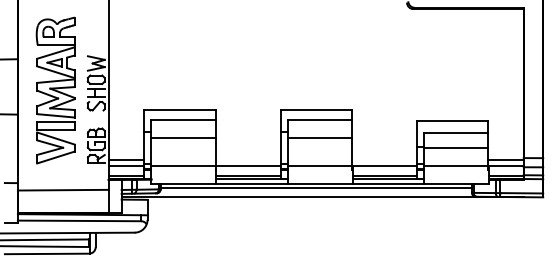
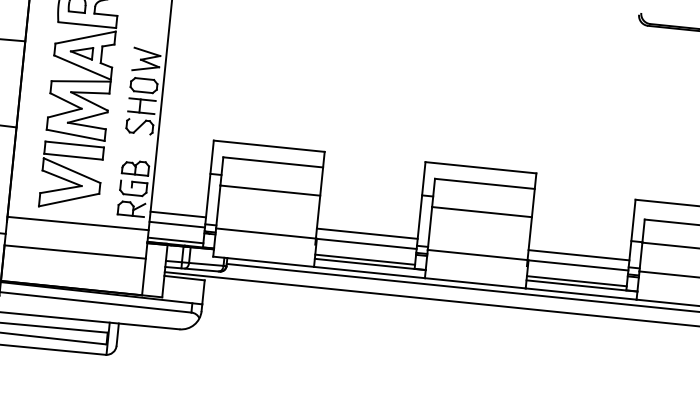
line: (247, 159) -> (366, 233), added
line: (383, 159) -> (577, 254), added
line: (62, 171) -> (76, 222), added

